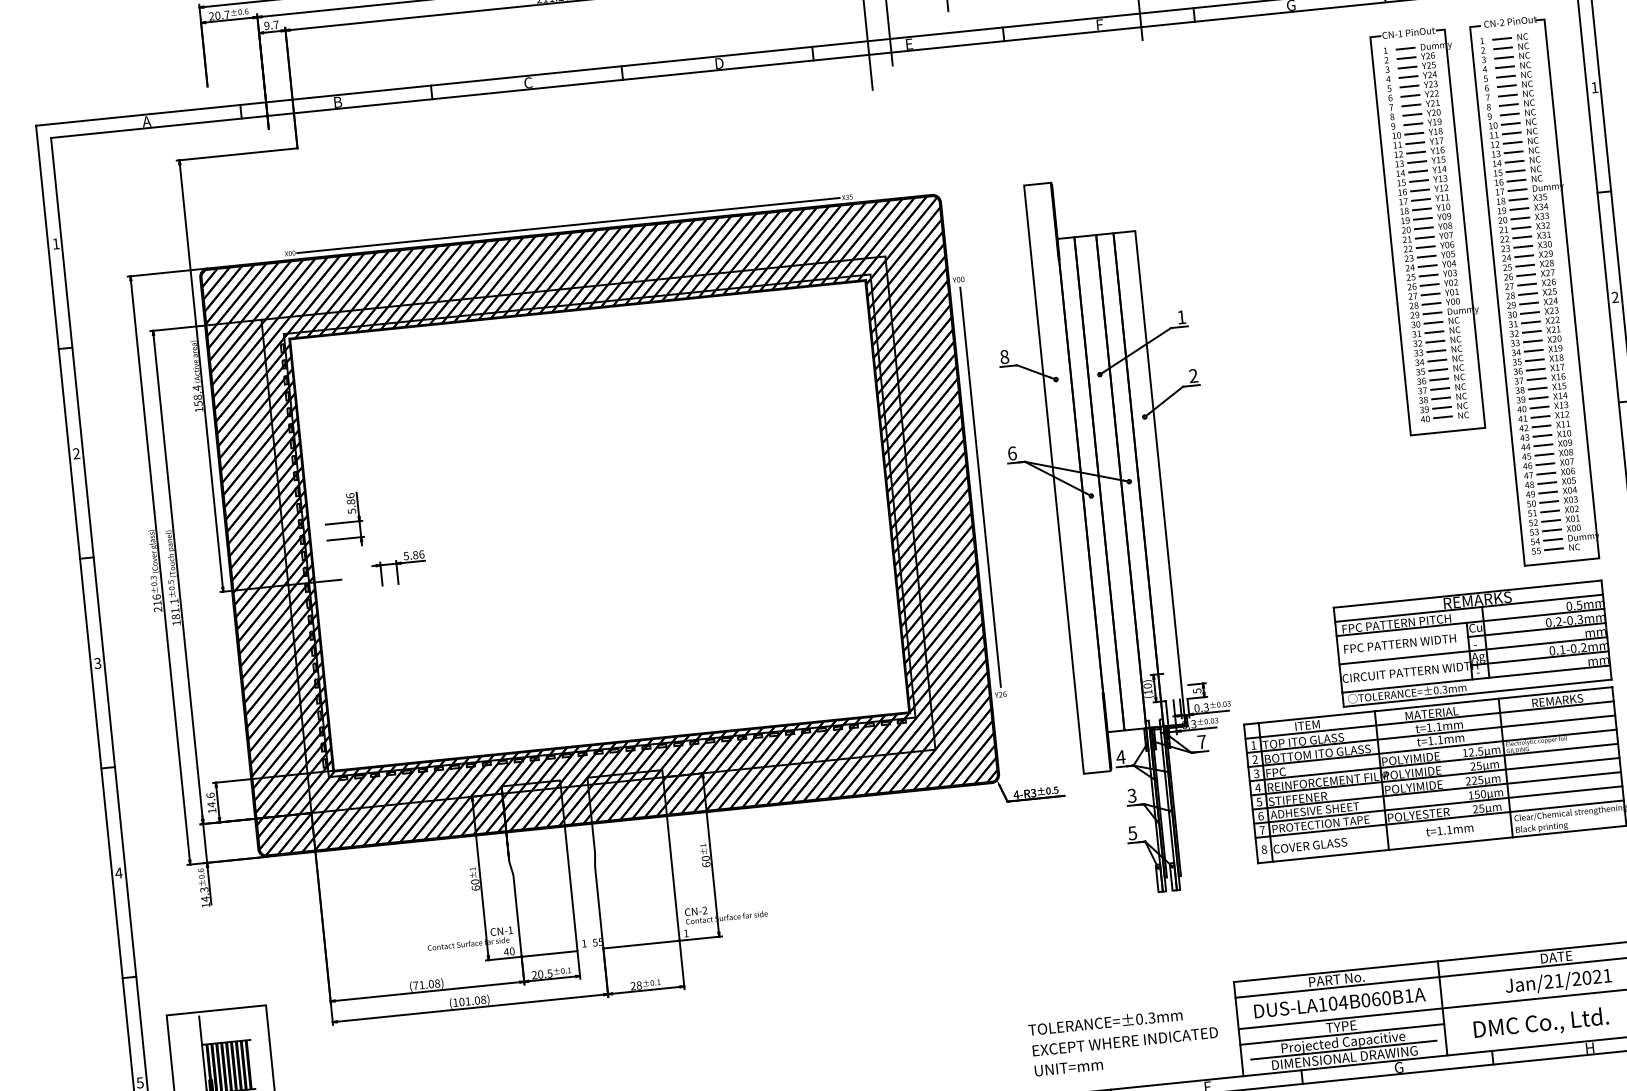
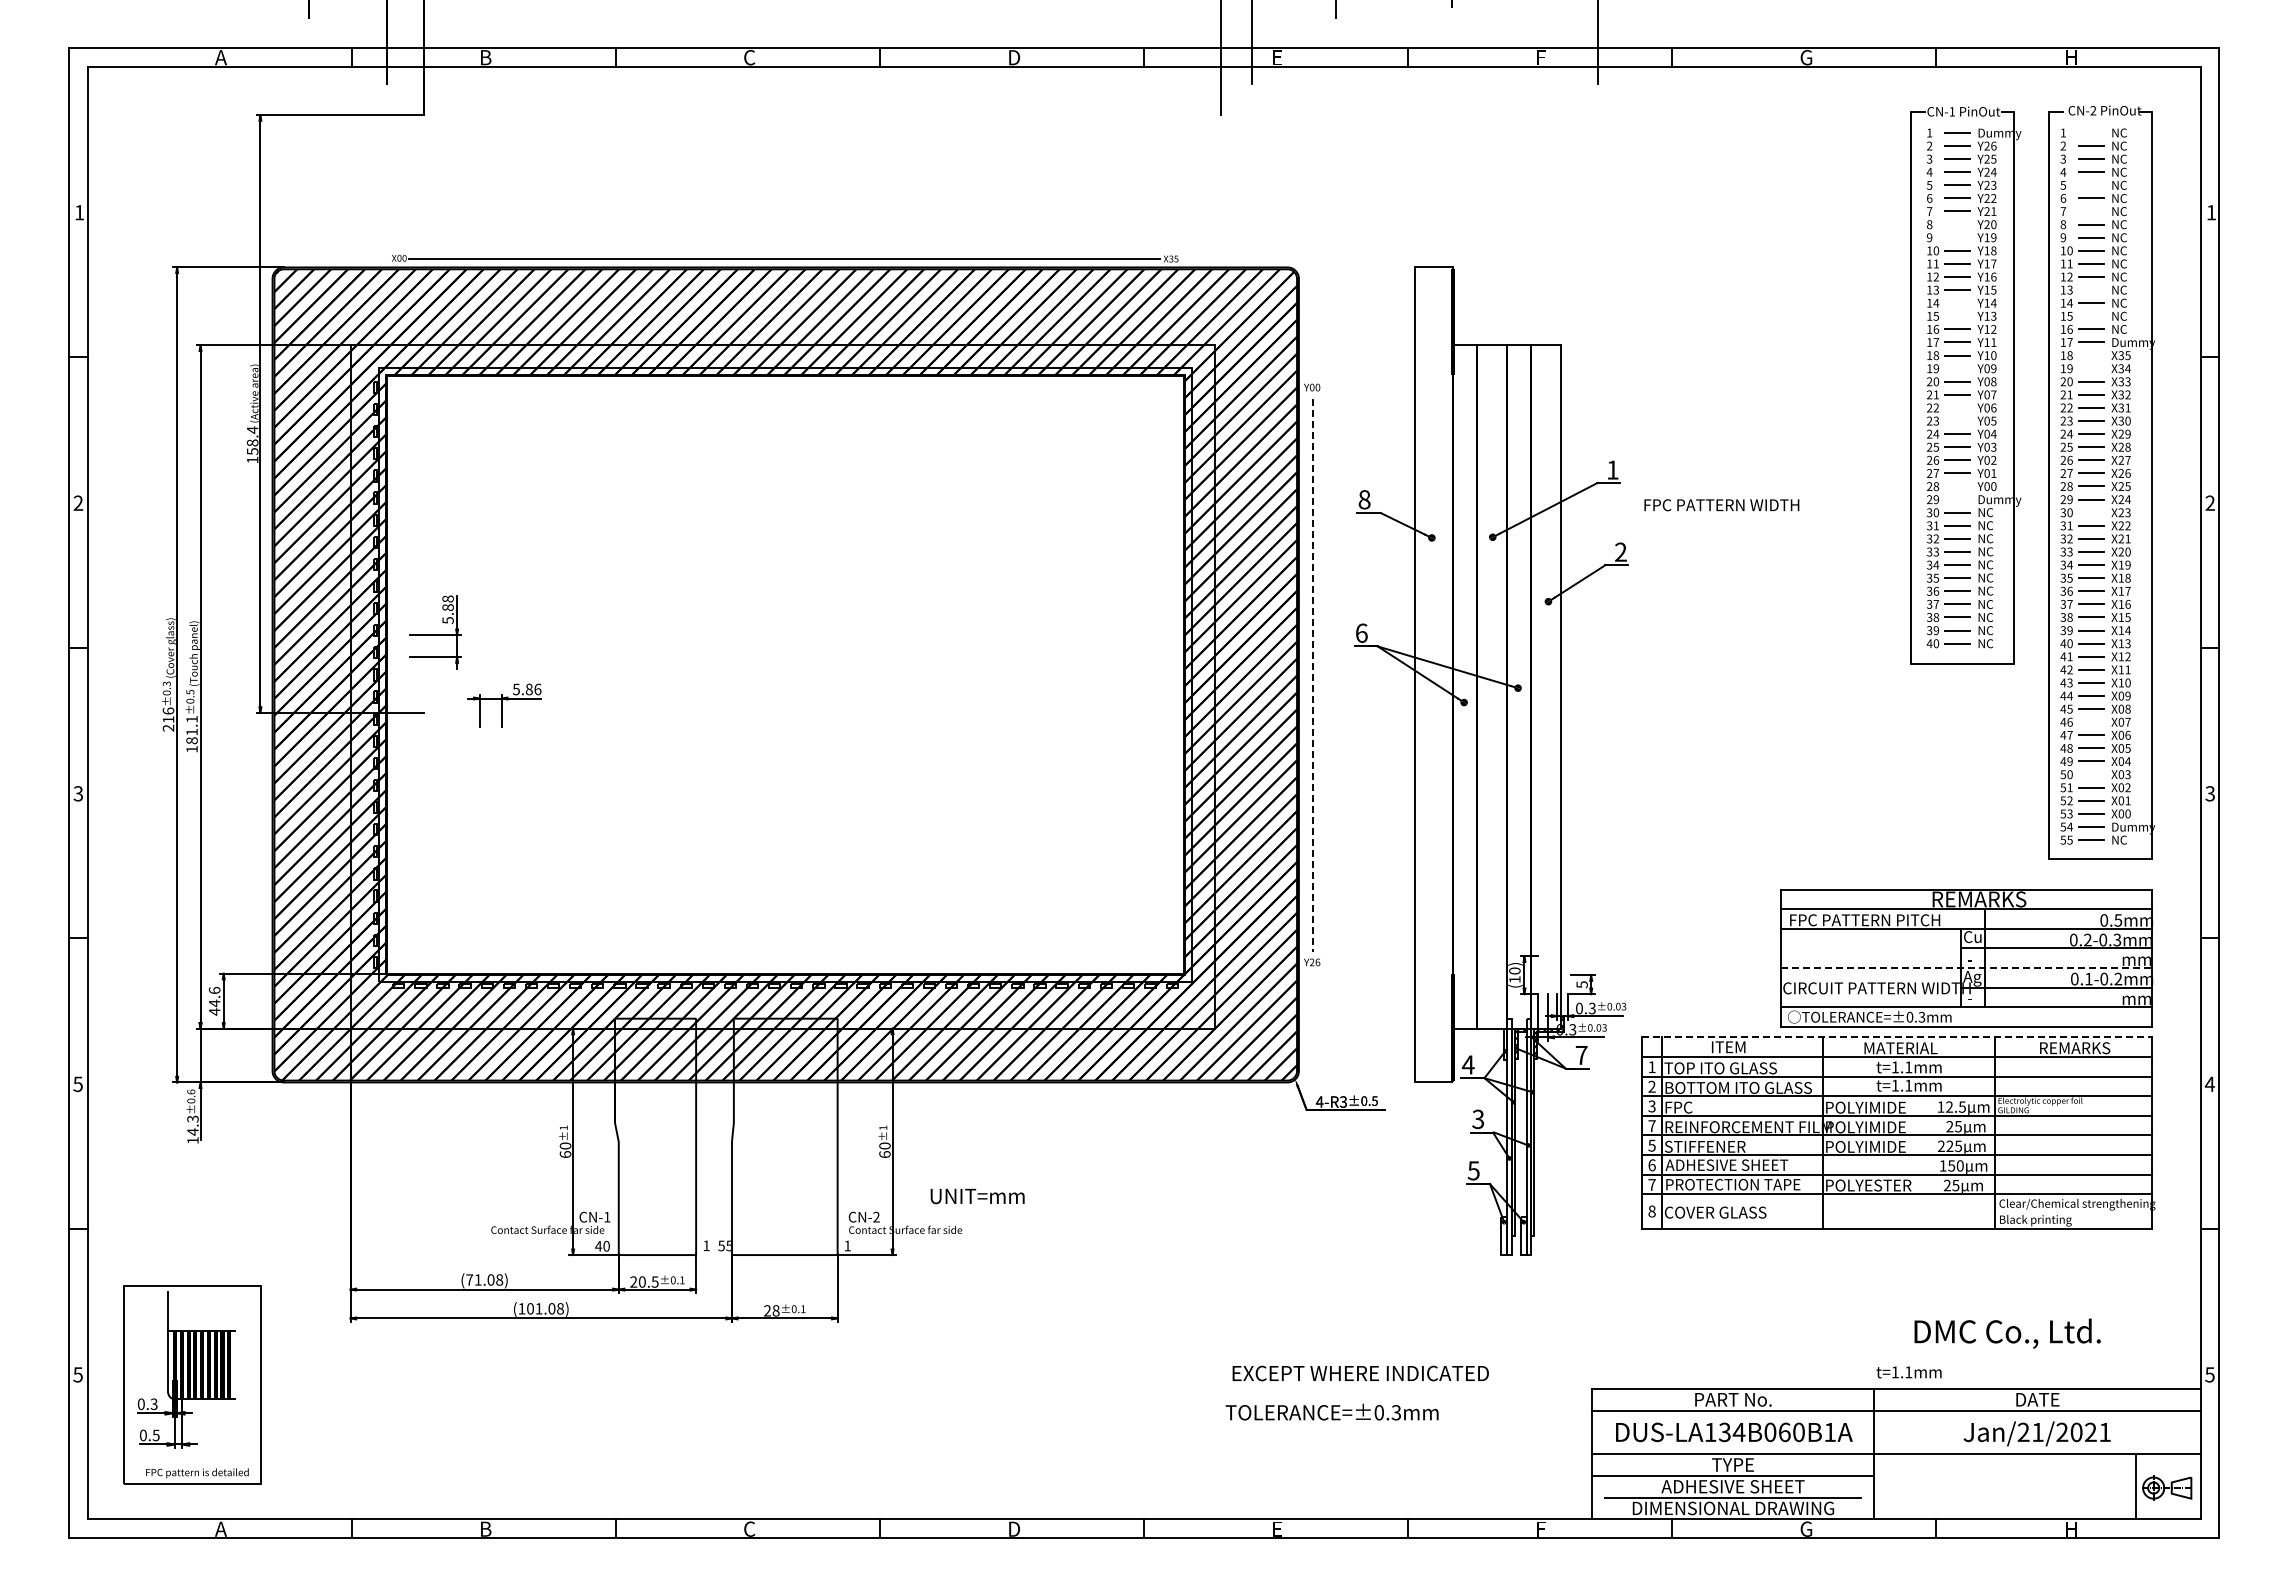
line: (1502, 38) -> (2091, 132), removed
line: (1505, 76) -> (2090, 185), removed
line: (1508, 94) -> (2091, 210), removed
line: (1412, 114) -> (1957, 224), removed
line: (1413, 124) -> (1957, 237), removed
line: (1513, 152) -> (2090, 290), removed
line: (1418, 171) -> (1957, 303), removed
line: (1515, 171) -> (2090, 316), removed
line: (1419, 181) -> (1957, 316), removed
line: (1518, 199) -> (2090, 355), removed
line: (1518, 208) -> (2090, 368), removed
line: (1422, 218) -> (1957, 368), removed
line: (1425, 246) -> (1957, 407), removed
line: (1426, 256) -> (1957, 420), removed
line: (1431, 303) -> (1957, 486), removed
line: (1529, 312) -> (2090, 512), removed
line: (1432, 313) -> (1957, 499), removed
line: (1544, 464) -> (2090, 722), removed
line: (980, 487) -> (1313, 675), solid -> dashed
text: (349, 495) -> (447, 598), 5.86 -> 5.88
line: (1548, 502) -> (2090, 774), removed
text: (1399, 644) -> (1721, 505), moved
line: (1473, 651) -> (1966, 968), solid -> dashed
line: (1428, 706) -> (1897, 1037), solid -> dashed
text: (1257, 787) -> (1651, 1125), 4 -> 7
text: (212, 810) -> (214, 1011), 14.6 -> 44.6
text: (1449, 830) -> (1908, 1372), moved
text: (119, 873) -> (78, 1084), 4 -> 5
text: (1332, 1003) -> (1724, 1431), DUS-LA104B060B1A -> DUS-LA134B060B1A
text: (1104, 1021) -> (1331, 1411), moved
text: (1541, 1024) -> (2007, 1333), moved
text: (1125, 1041) -> (1360, 1373), moved
text: (1343, 1042) -> (1733, 1487), Projected Capacitive -> ADHESIVE SHEET
text: (1068, 1067) -> (977, 1196), moved

